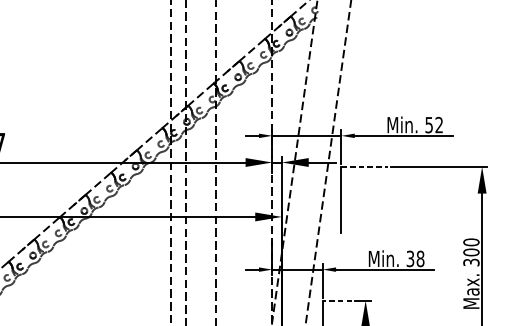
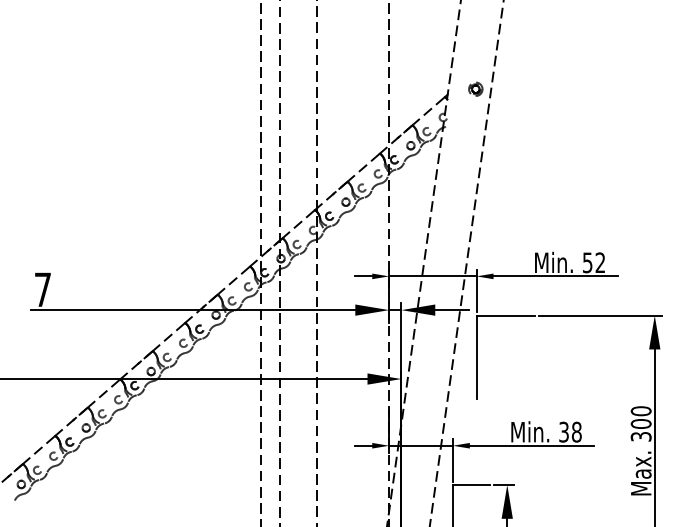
line: (365, 166) -> (506, 315), dashed -> solid
line: (337, 300) -> (471, 484), dashed -> solid

